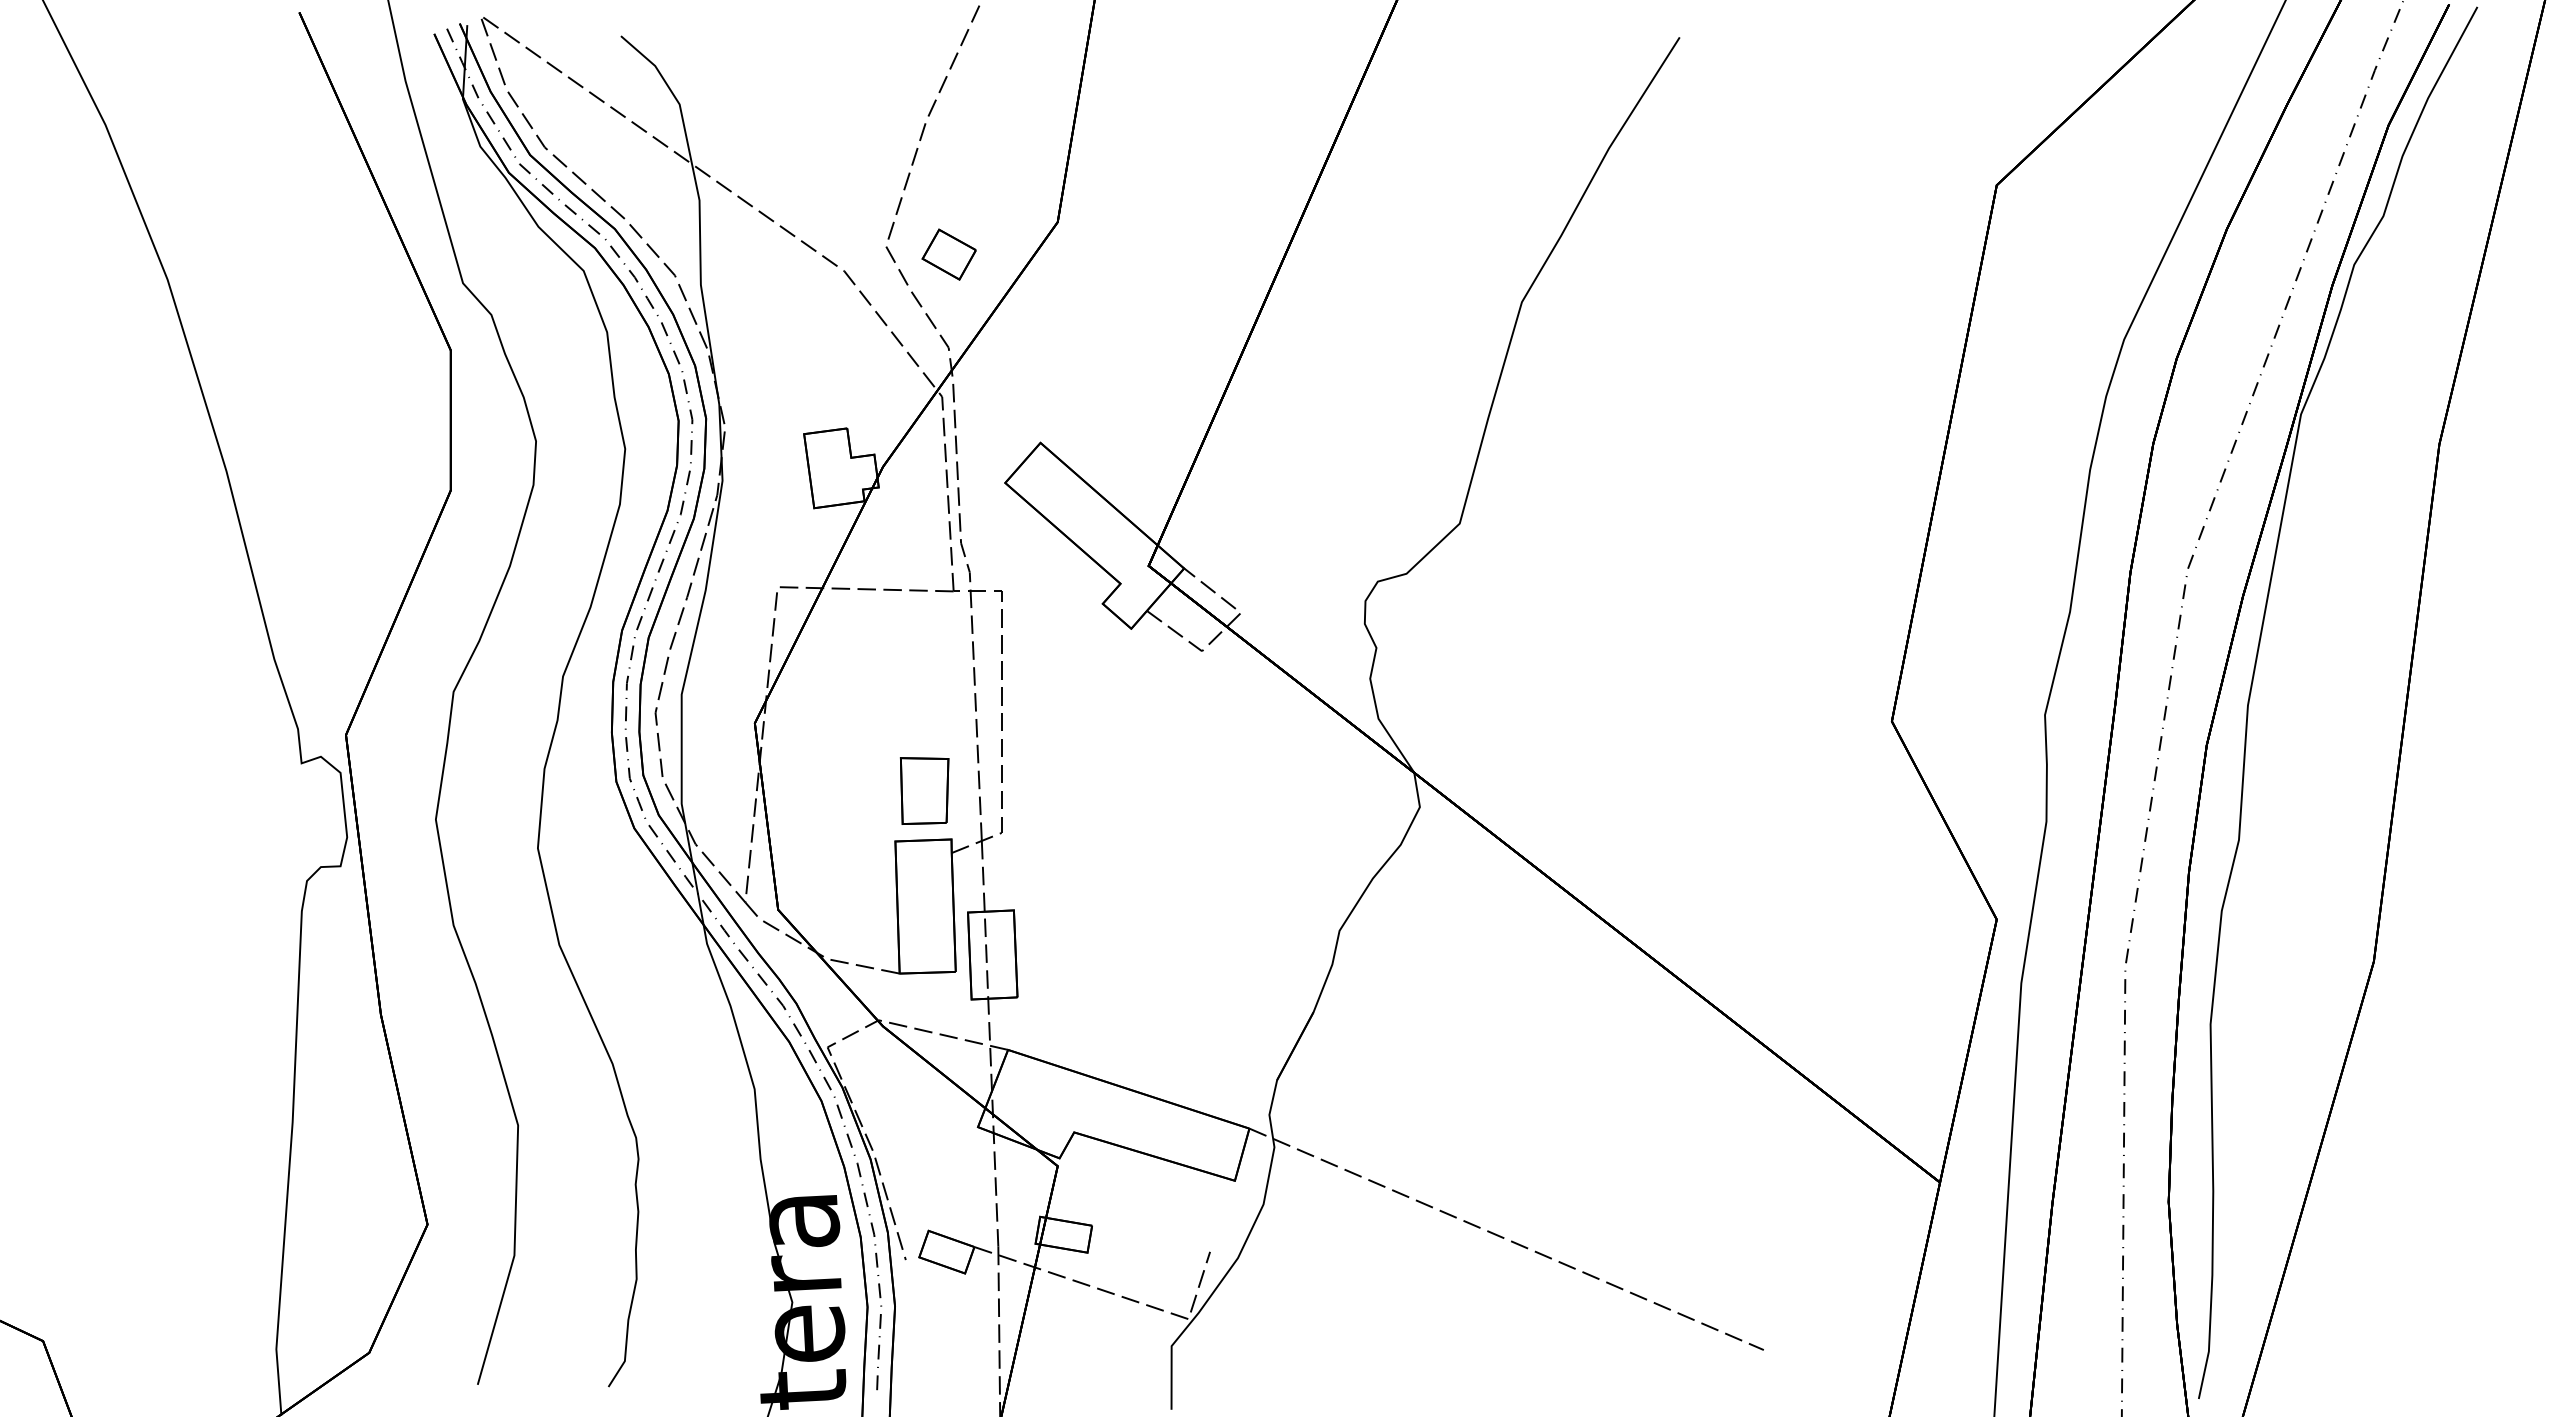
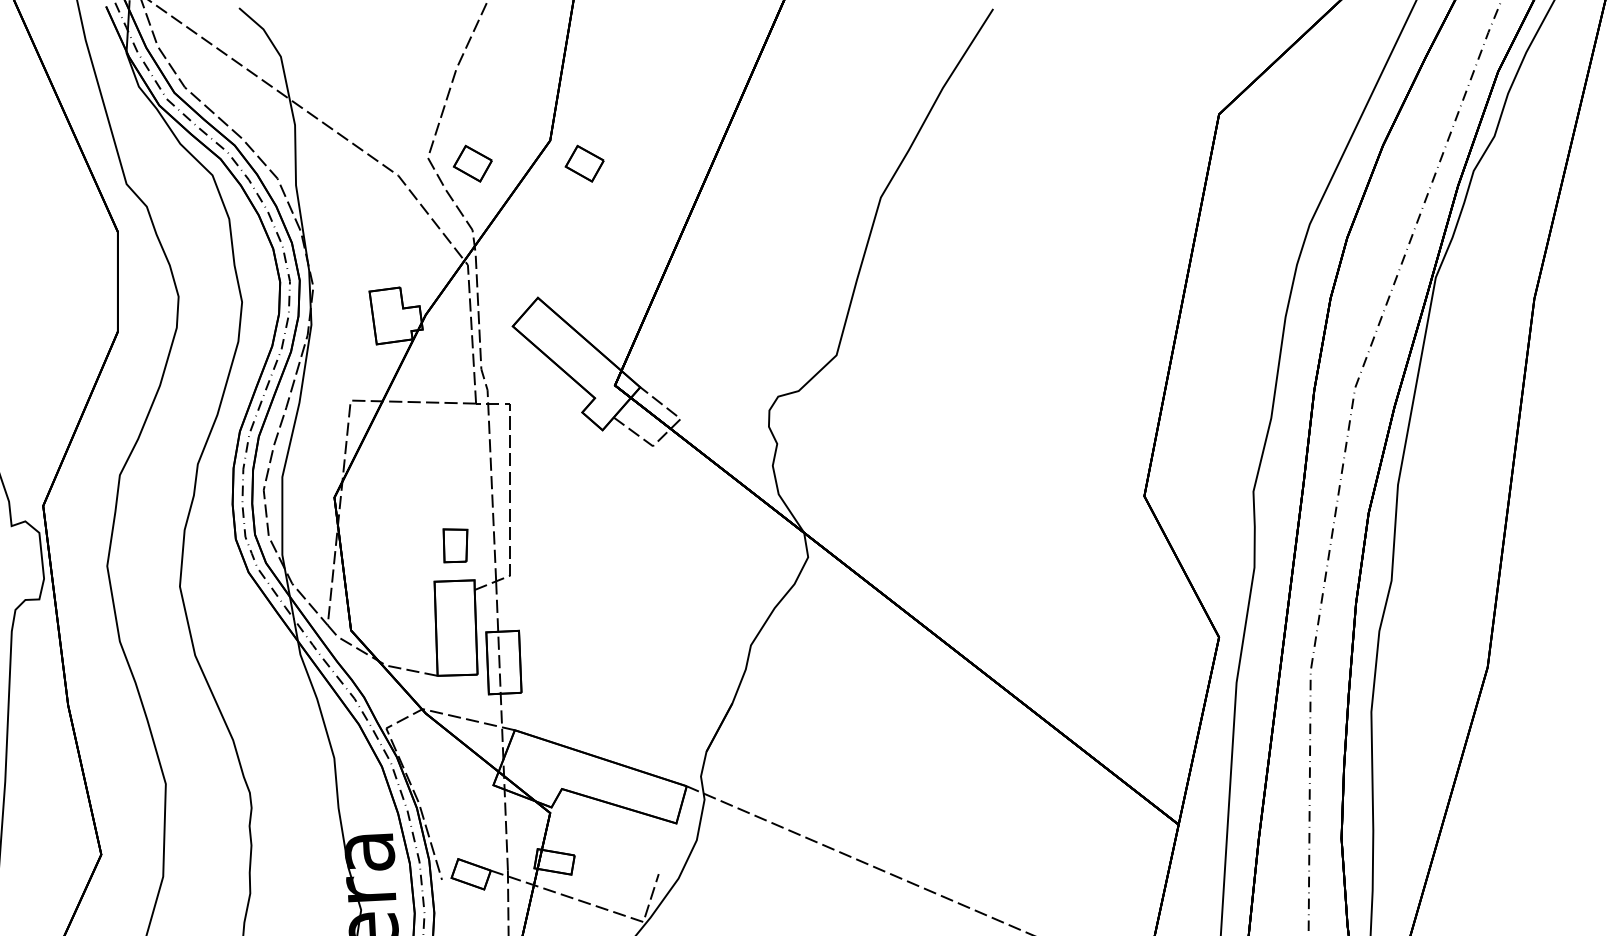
part: (1105, 254) -> (584, 163), added
part: (924, 790) -> (455, 545), size x0.7

